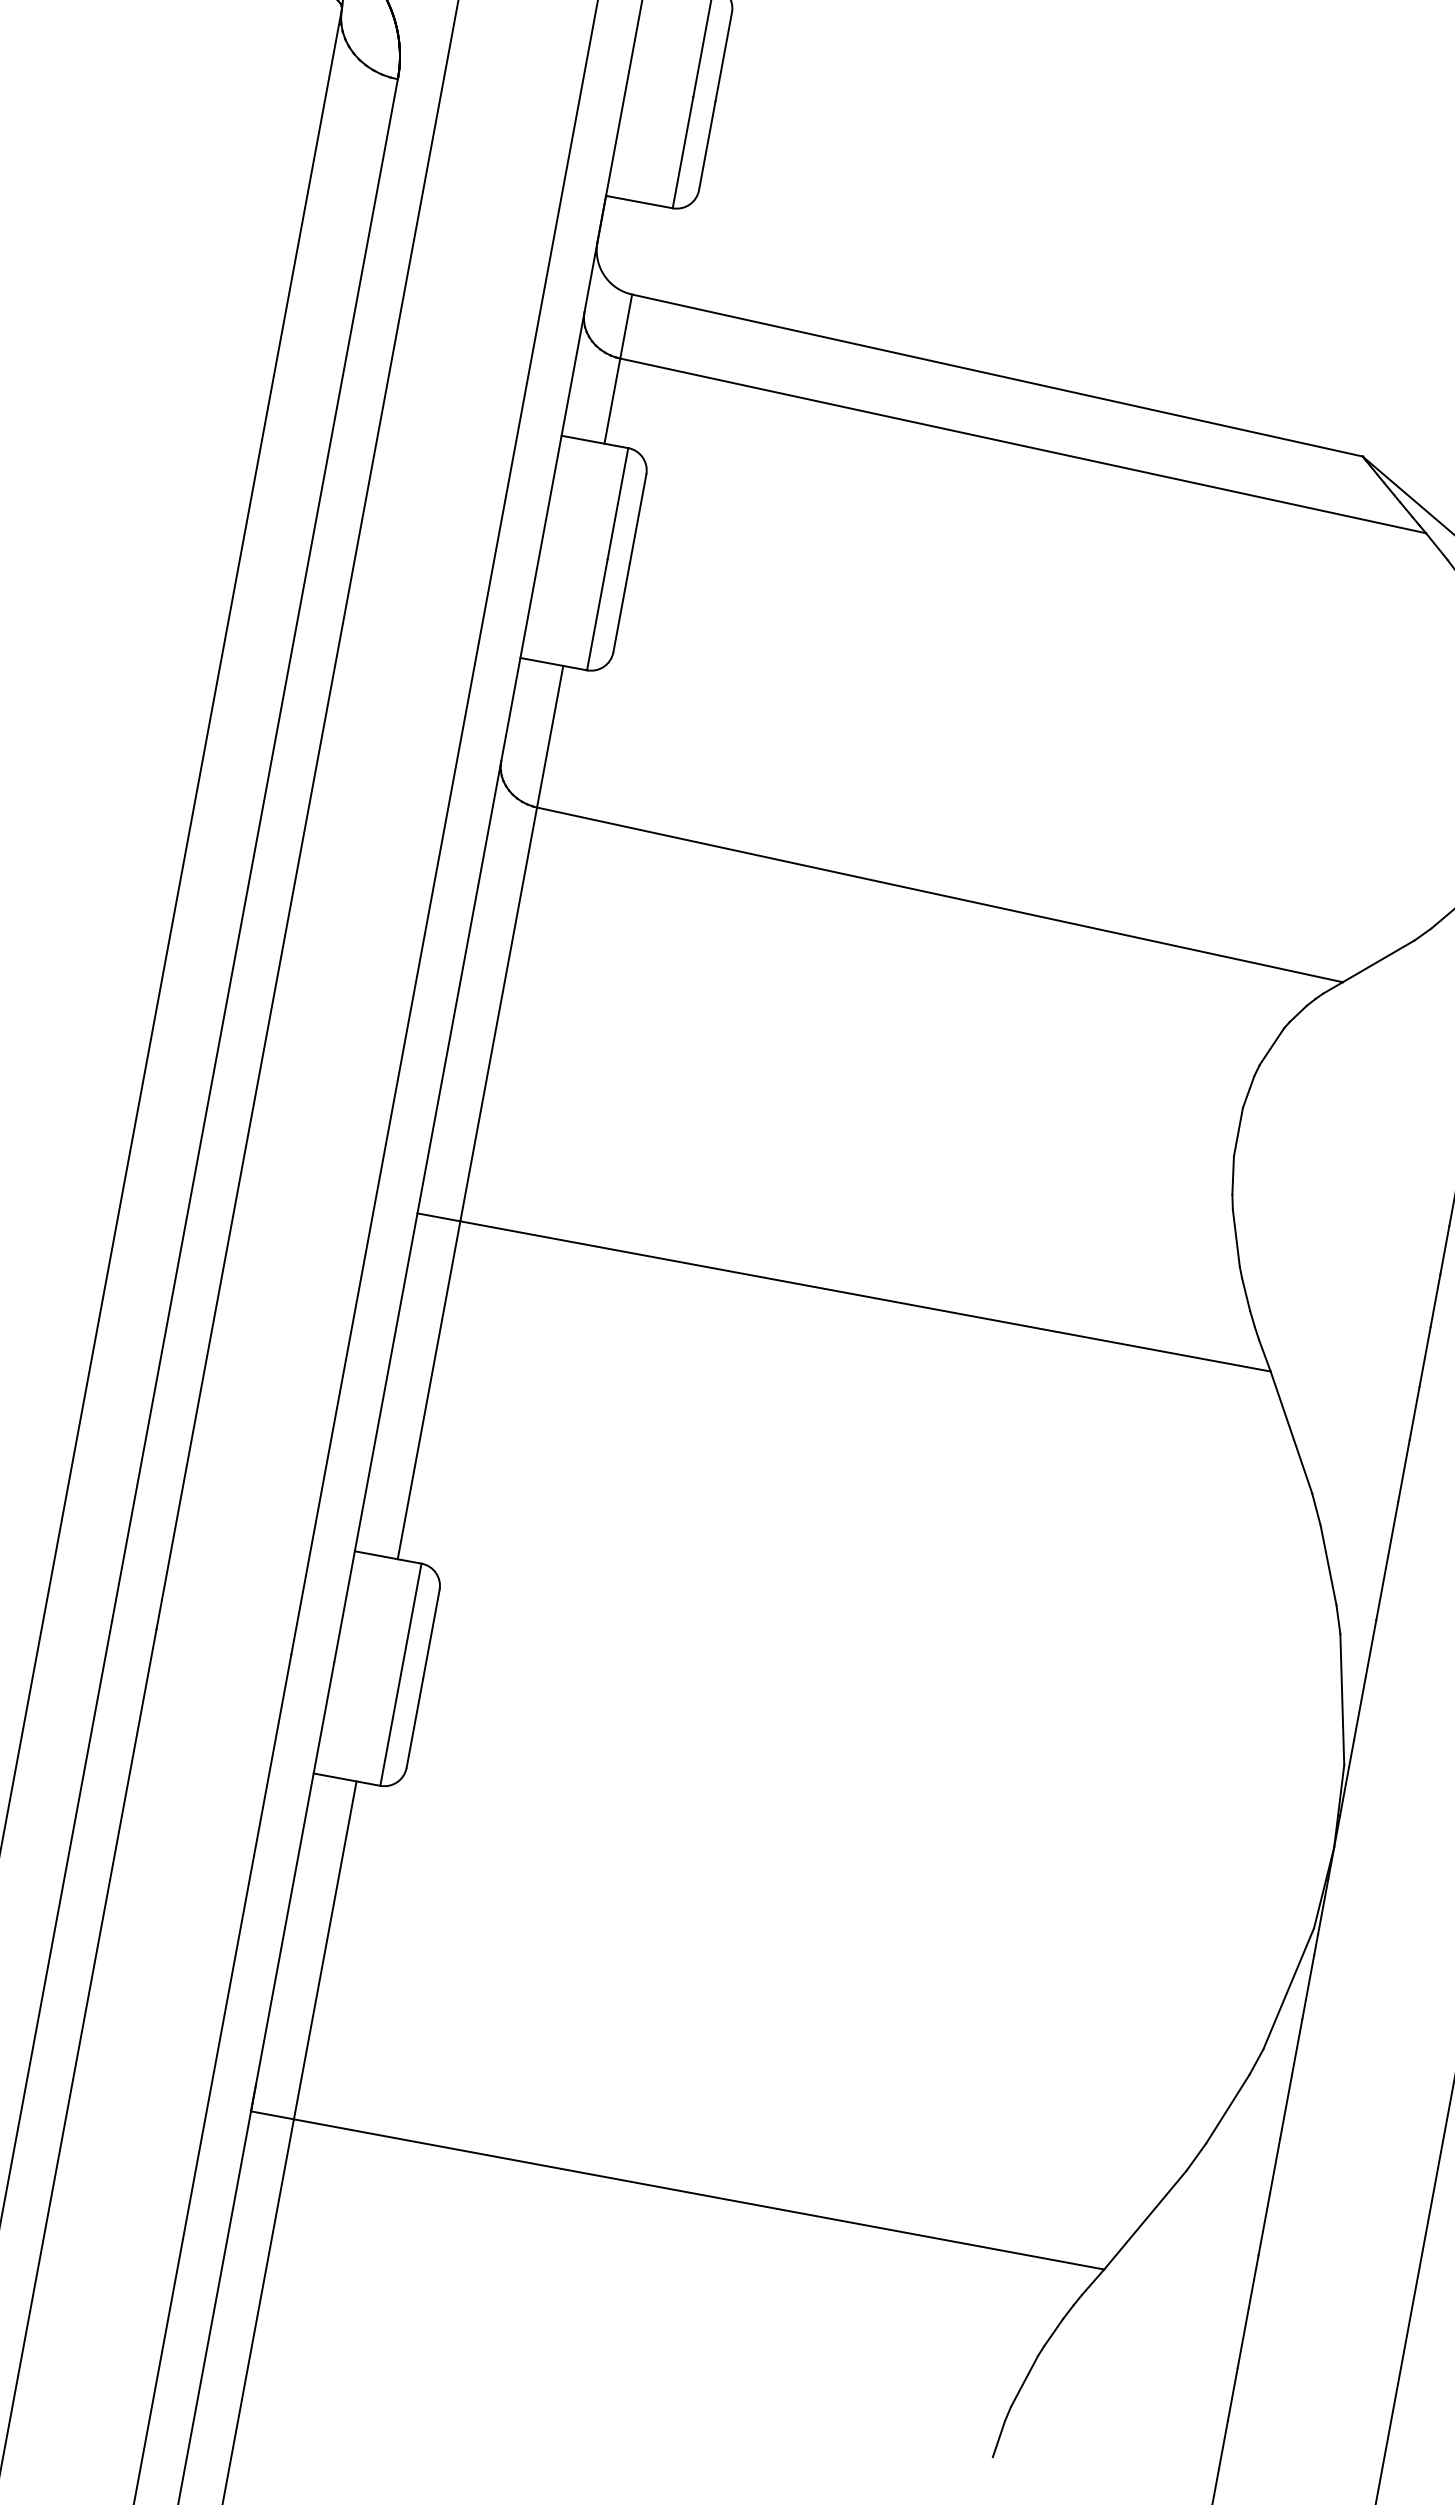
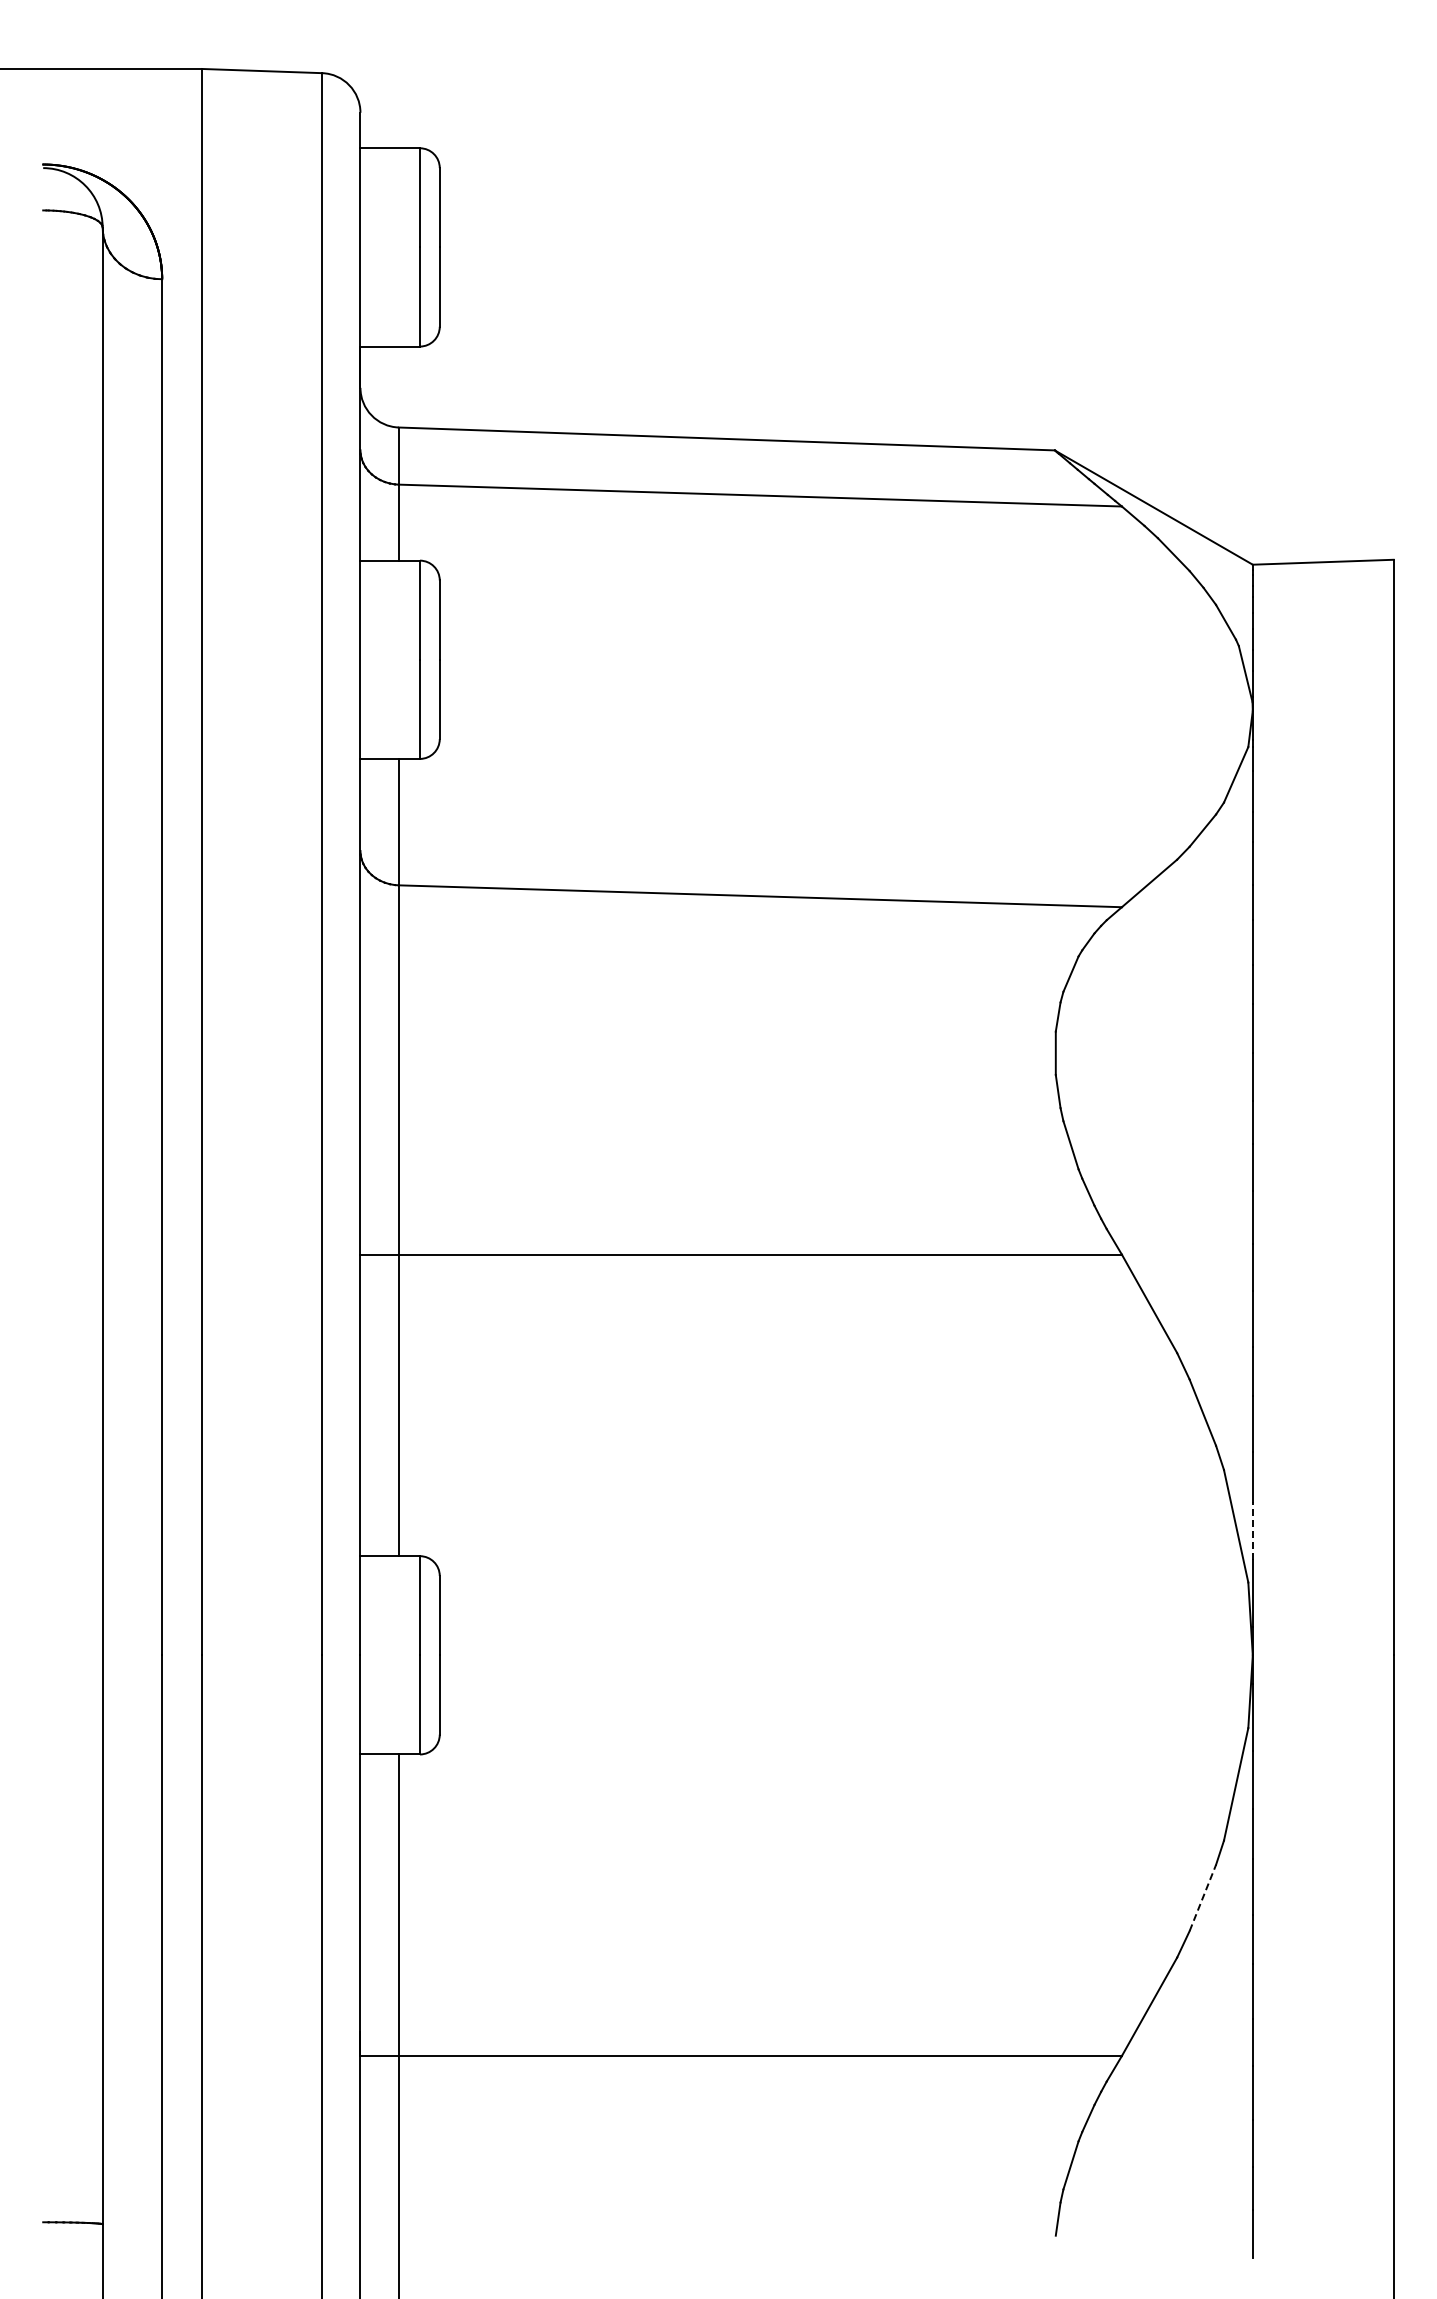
line: (1359, 1707) -> (1252, 1530), solid -> dashed
line: (1227, 2108) -> (1202, 1897), solid -> dashed

